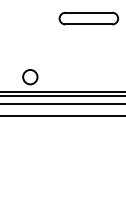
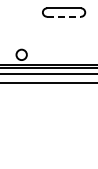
line: (89, 24) -> (64, 16), solid -> dashed

